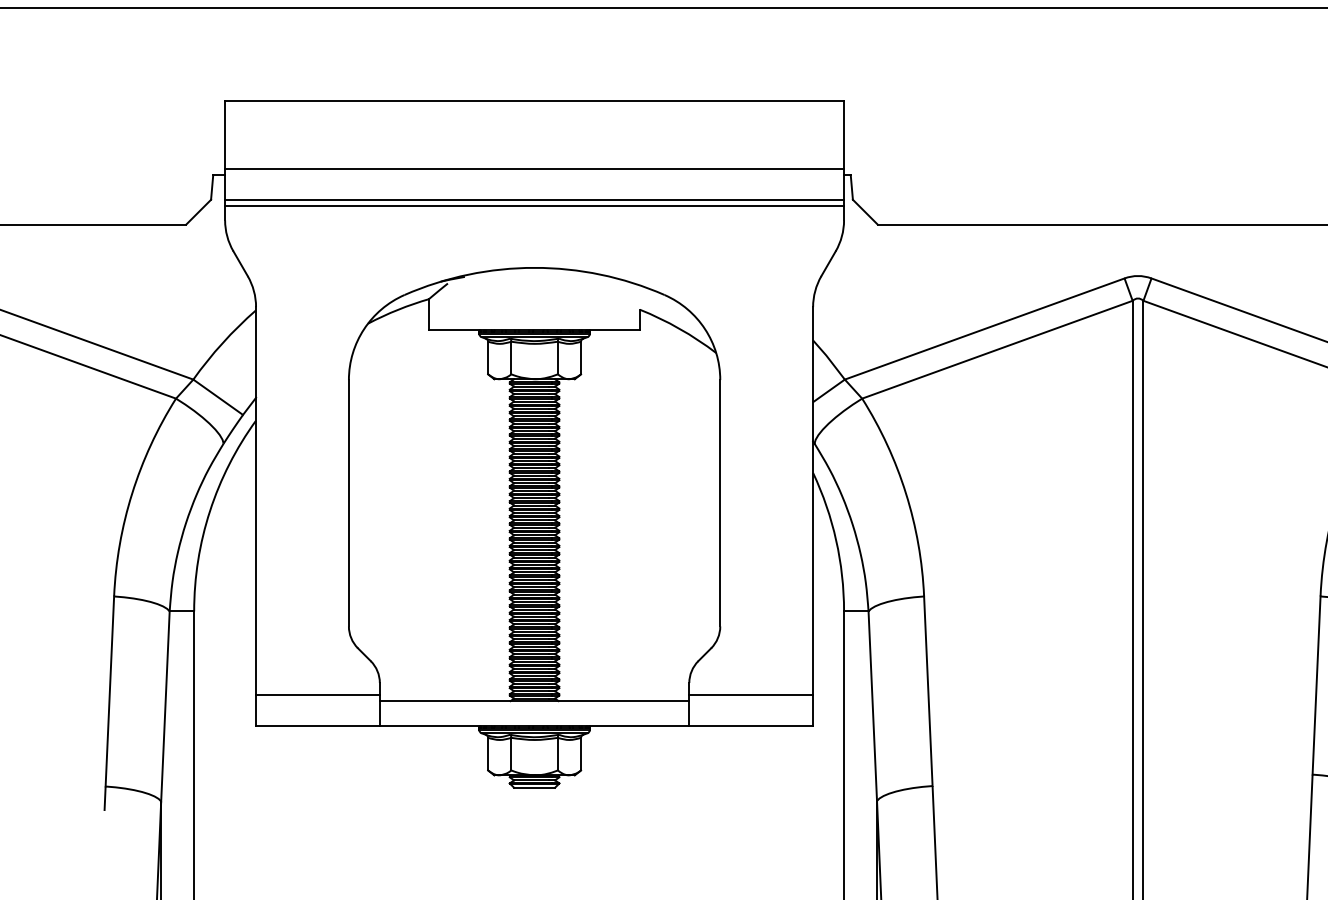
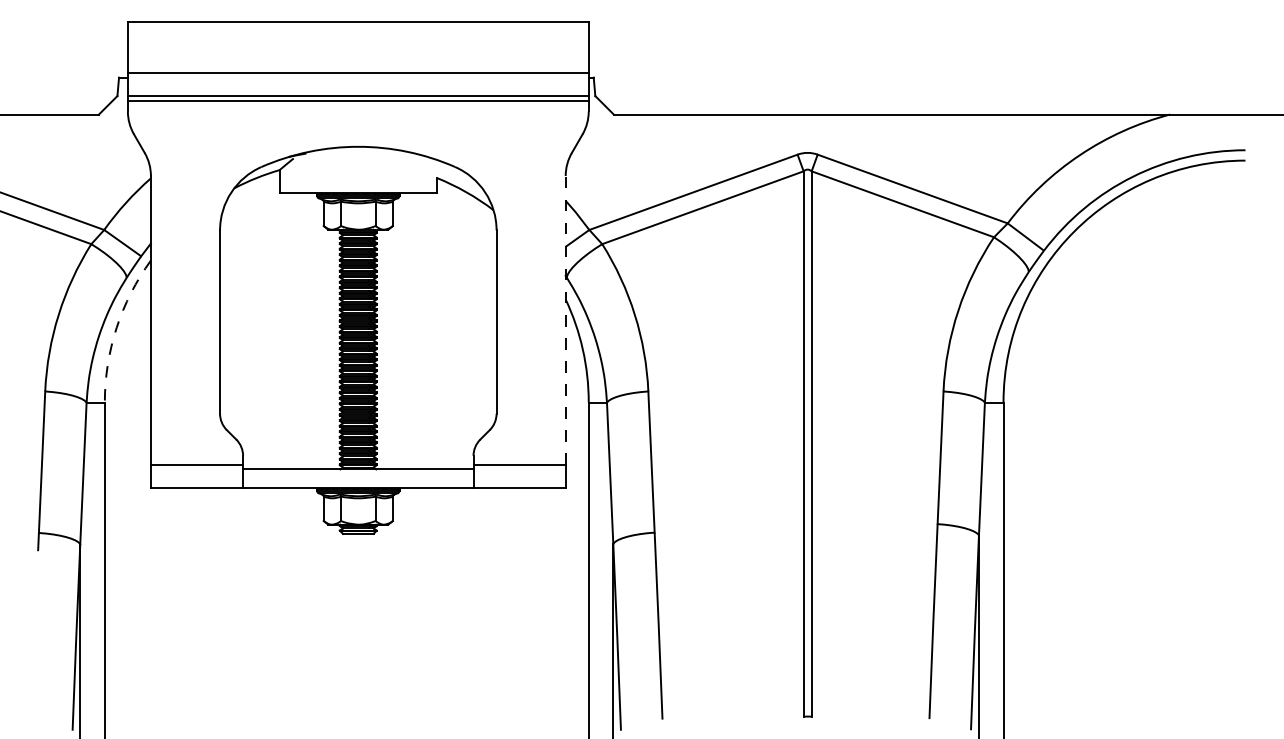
line: (812, 499) -> (565, 319), solid -> dashed
arc: (209, 510) -> (116, 327), solid -> dashed

